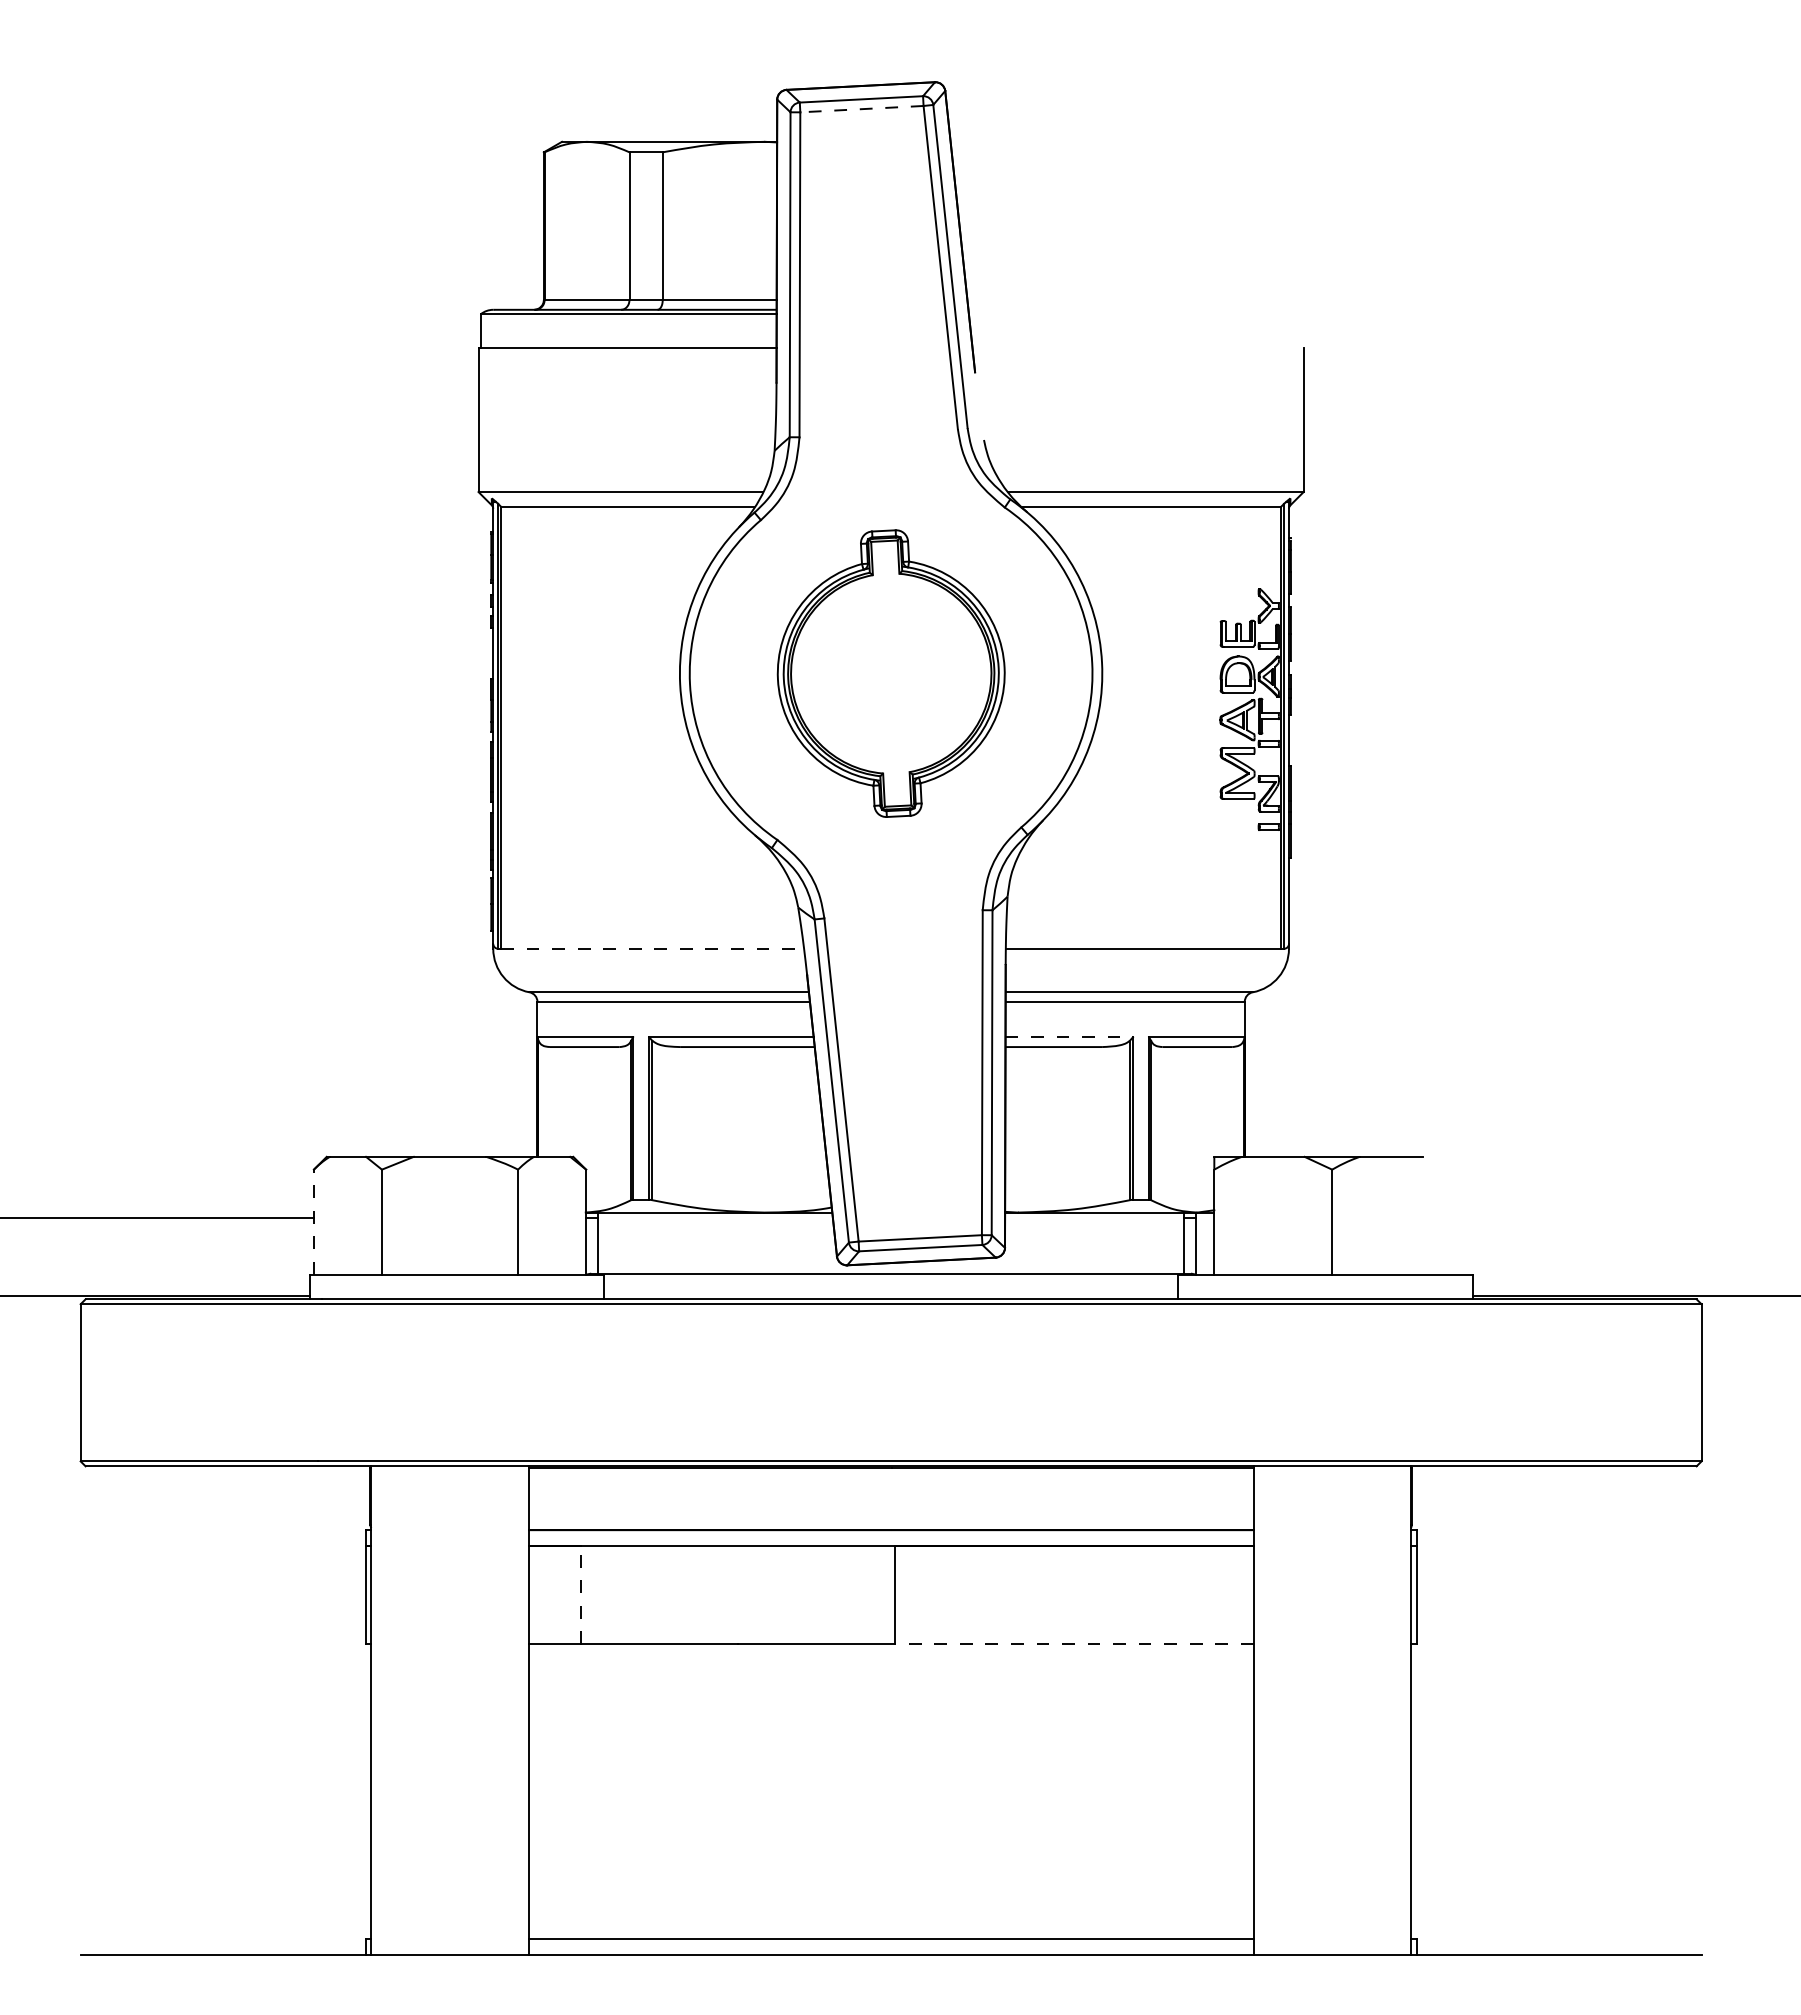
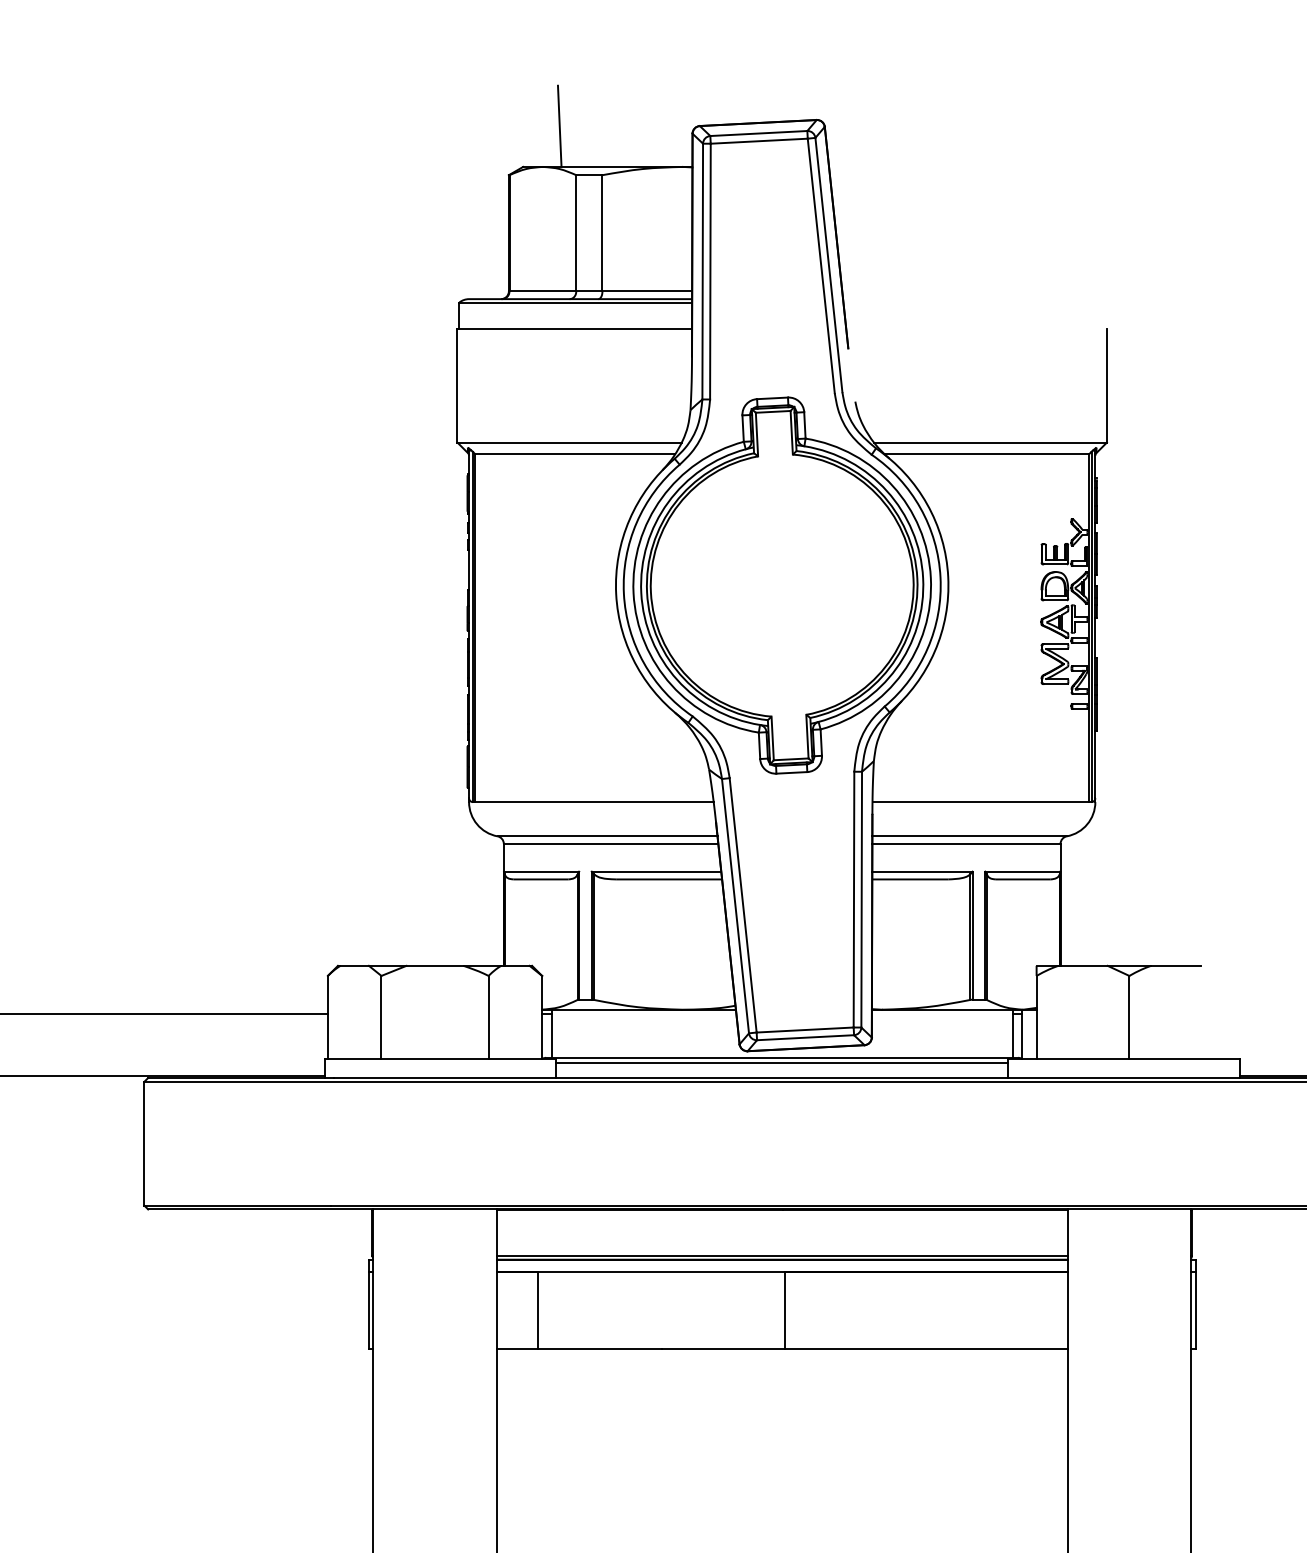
line: (608, 89) -> (559, 125), added
line: (861, 109) -> (758, 141), dashed -> solid
part: (891, 673) -> (782, 585), size x1.67
line: (653, 948) -> (595, 801), dashed -> solid
line: (1069, 1037) -> (922, 871), dashed -> solid
line: (313, 1222) -> (327, 1017), dashed -> solid
line: (890, 1279) -> (781, 1062), added
line: (890, 1525) -> (781, 1256), added
line: (581, 1594) -> (538, 1310), dashed -> solid
line: (1073, 1644) -> (925, 1349), dashed -> solid

